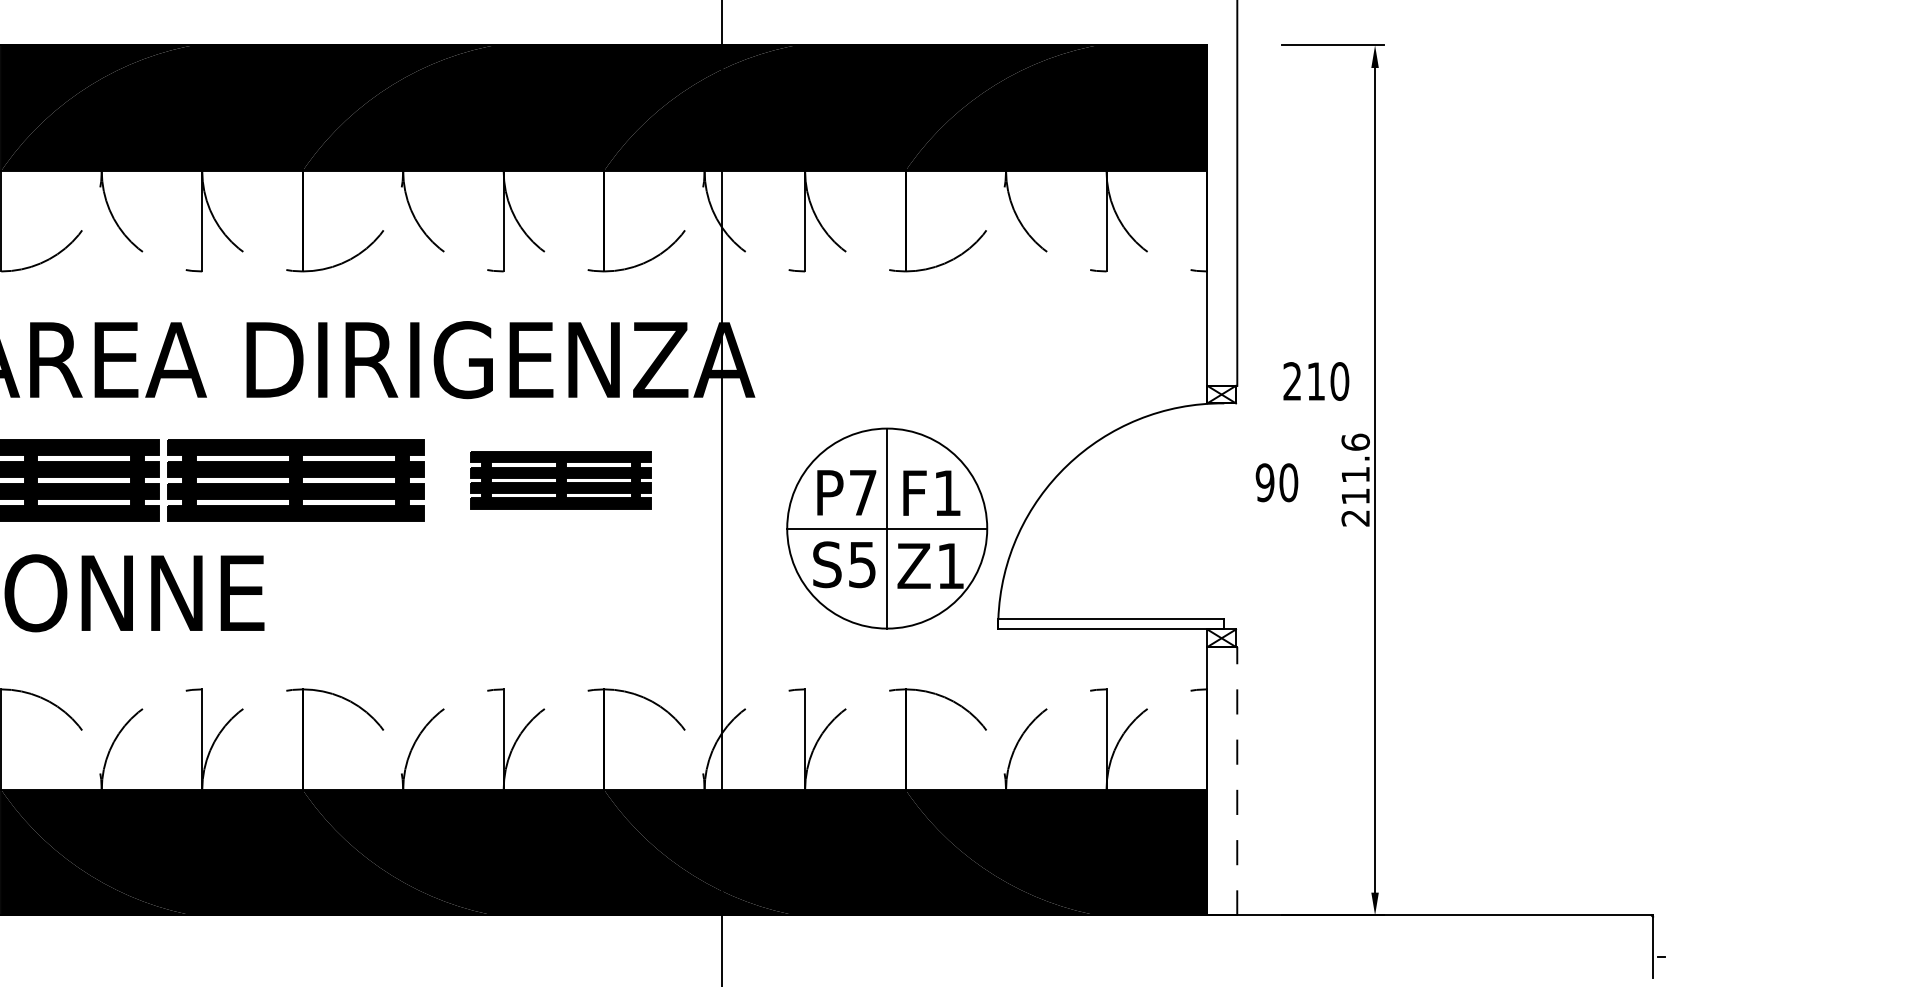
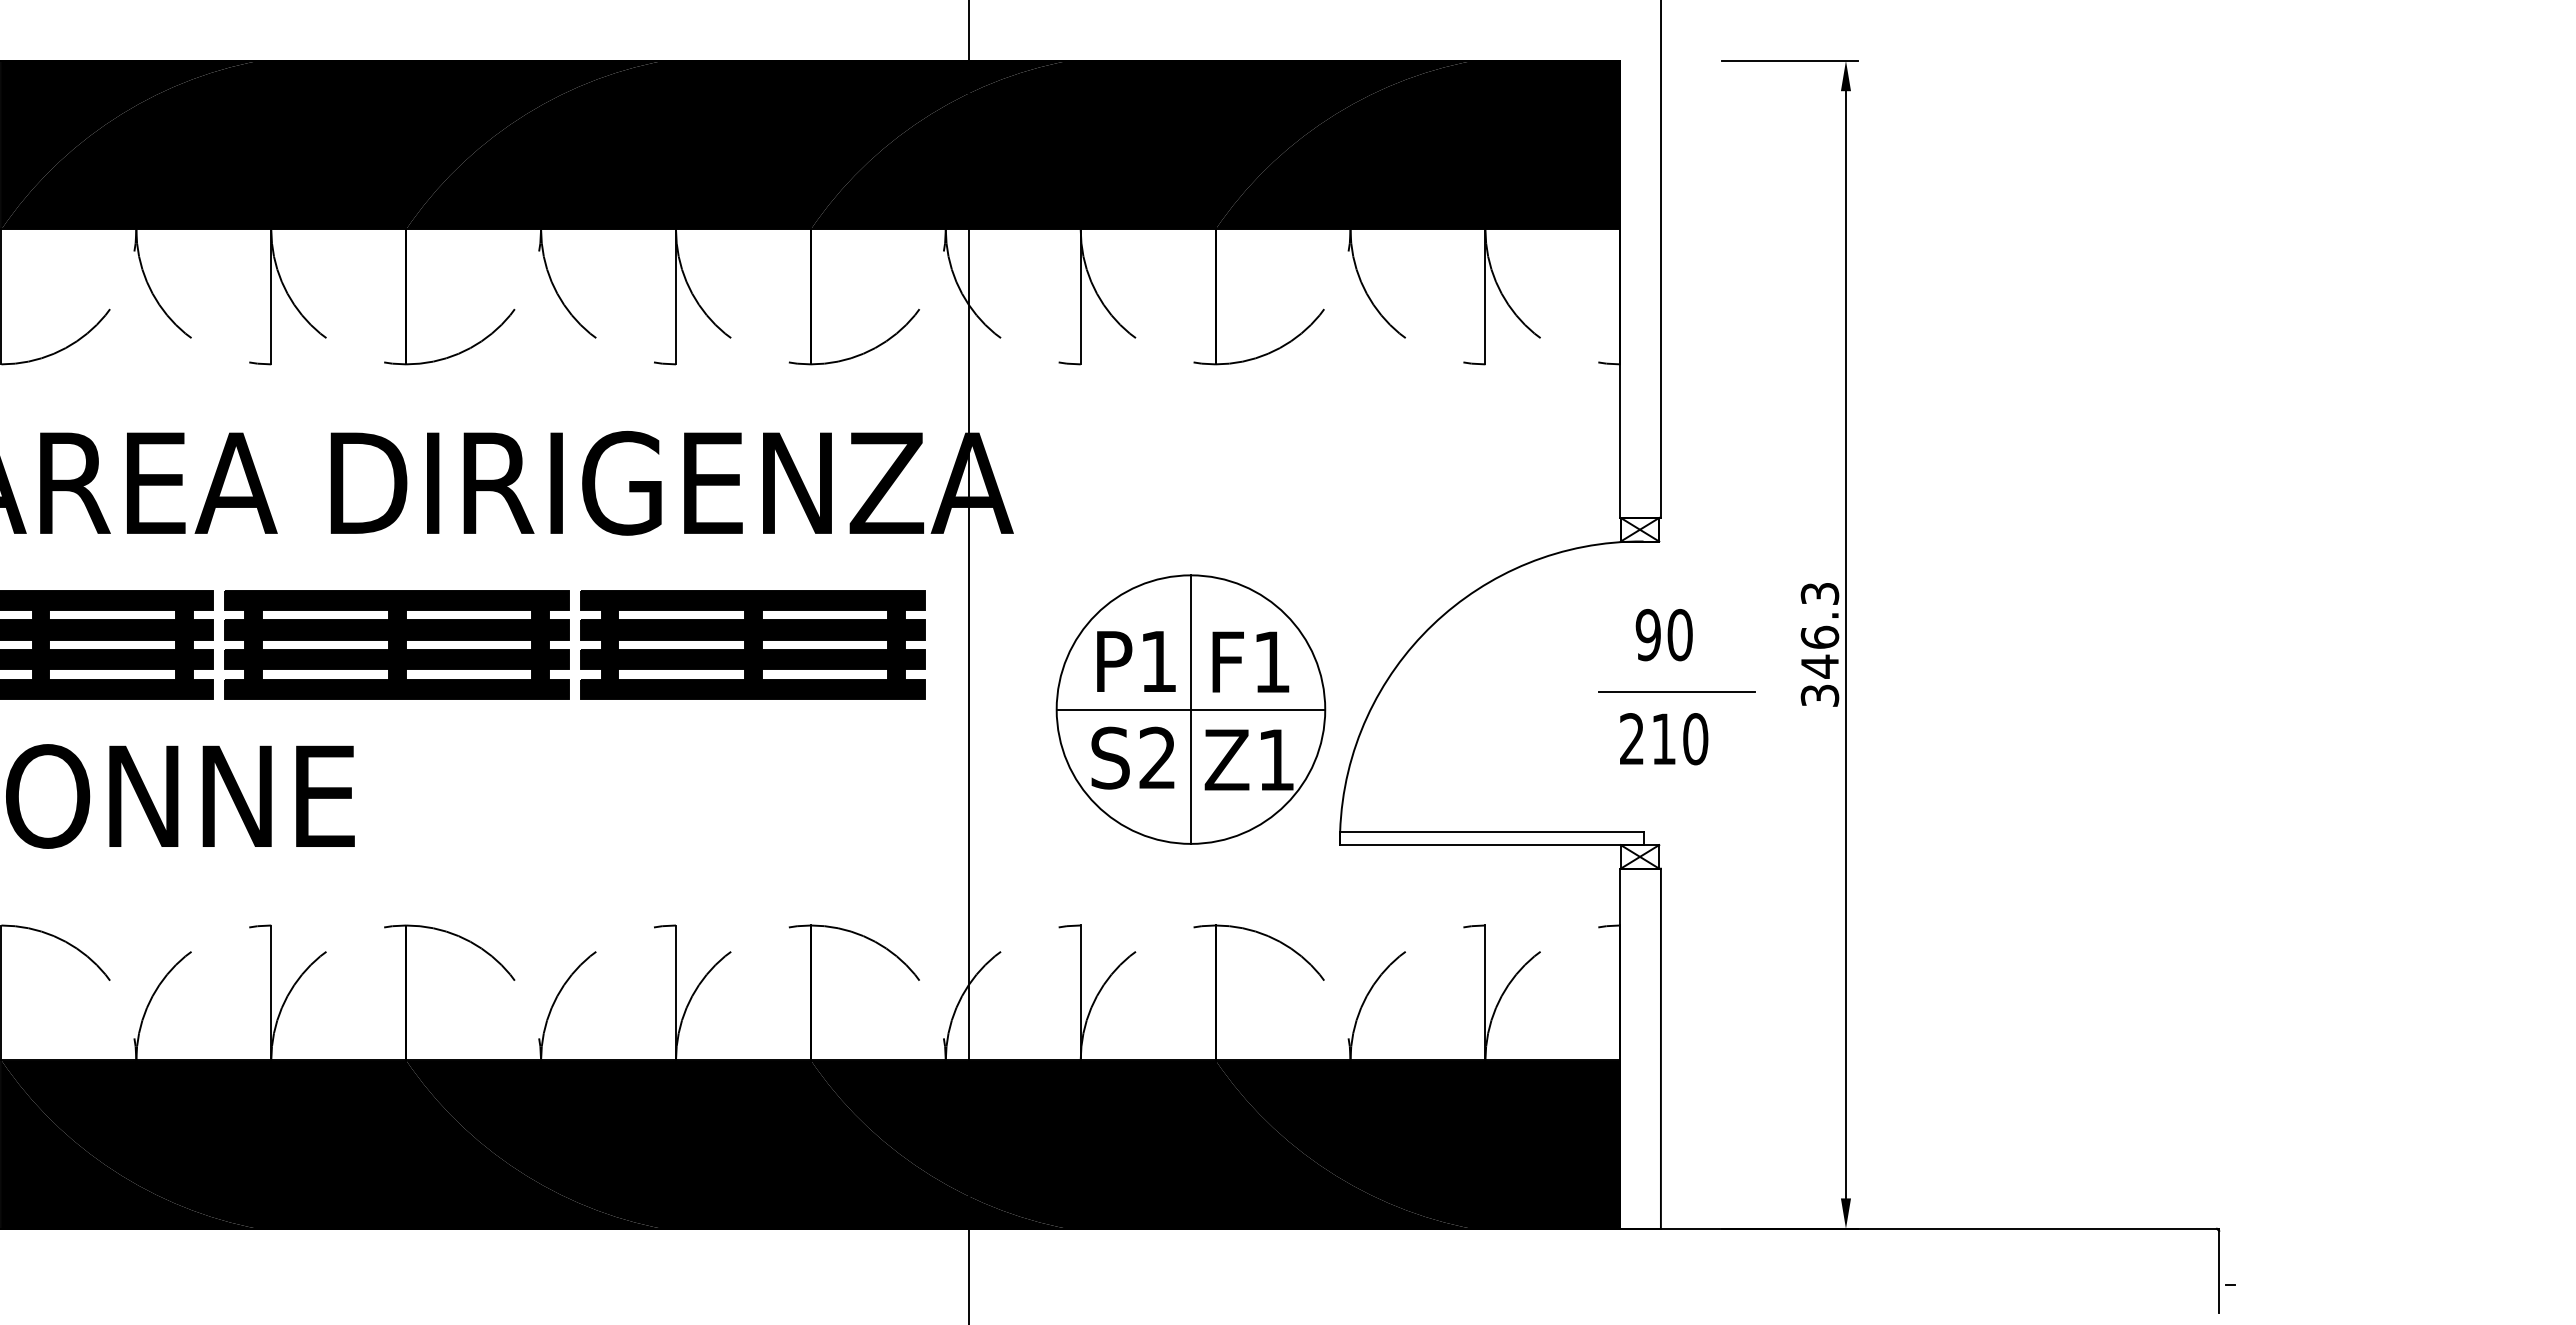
text: (1316, 381) -> (1664, 739), moved
part: (560, 480) -> (752, 644), size x1.43
text: (1355, 480) -> (1819, 644), 211.6 -> 346.3
text: (1276, 483) -> (1663, 635), moved
text: (863, 492) -> (1158, 661), P7 -> P1
line: (1249, 515) -> (1677, 691), added
text: (862, 564) -> (1157, 757), S5 -> S2
line: (1236, 780) -> (1660, 1048), dashed -> solid

